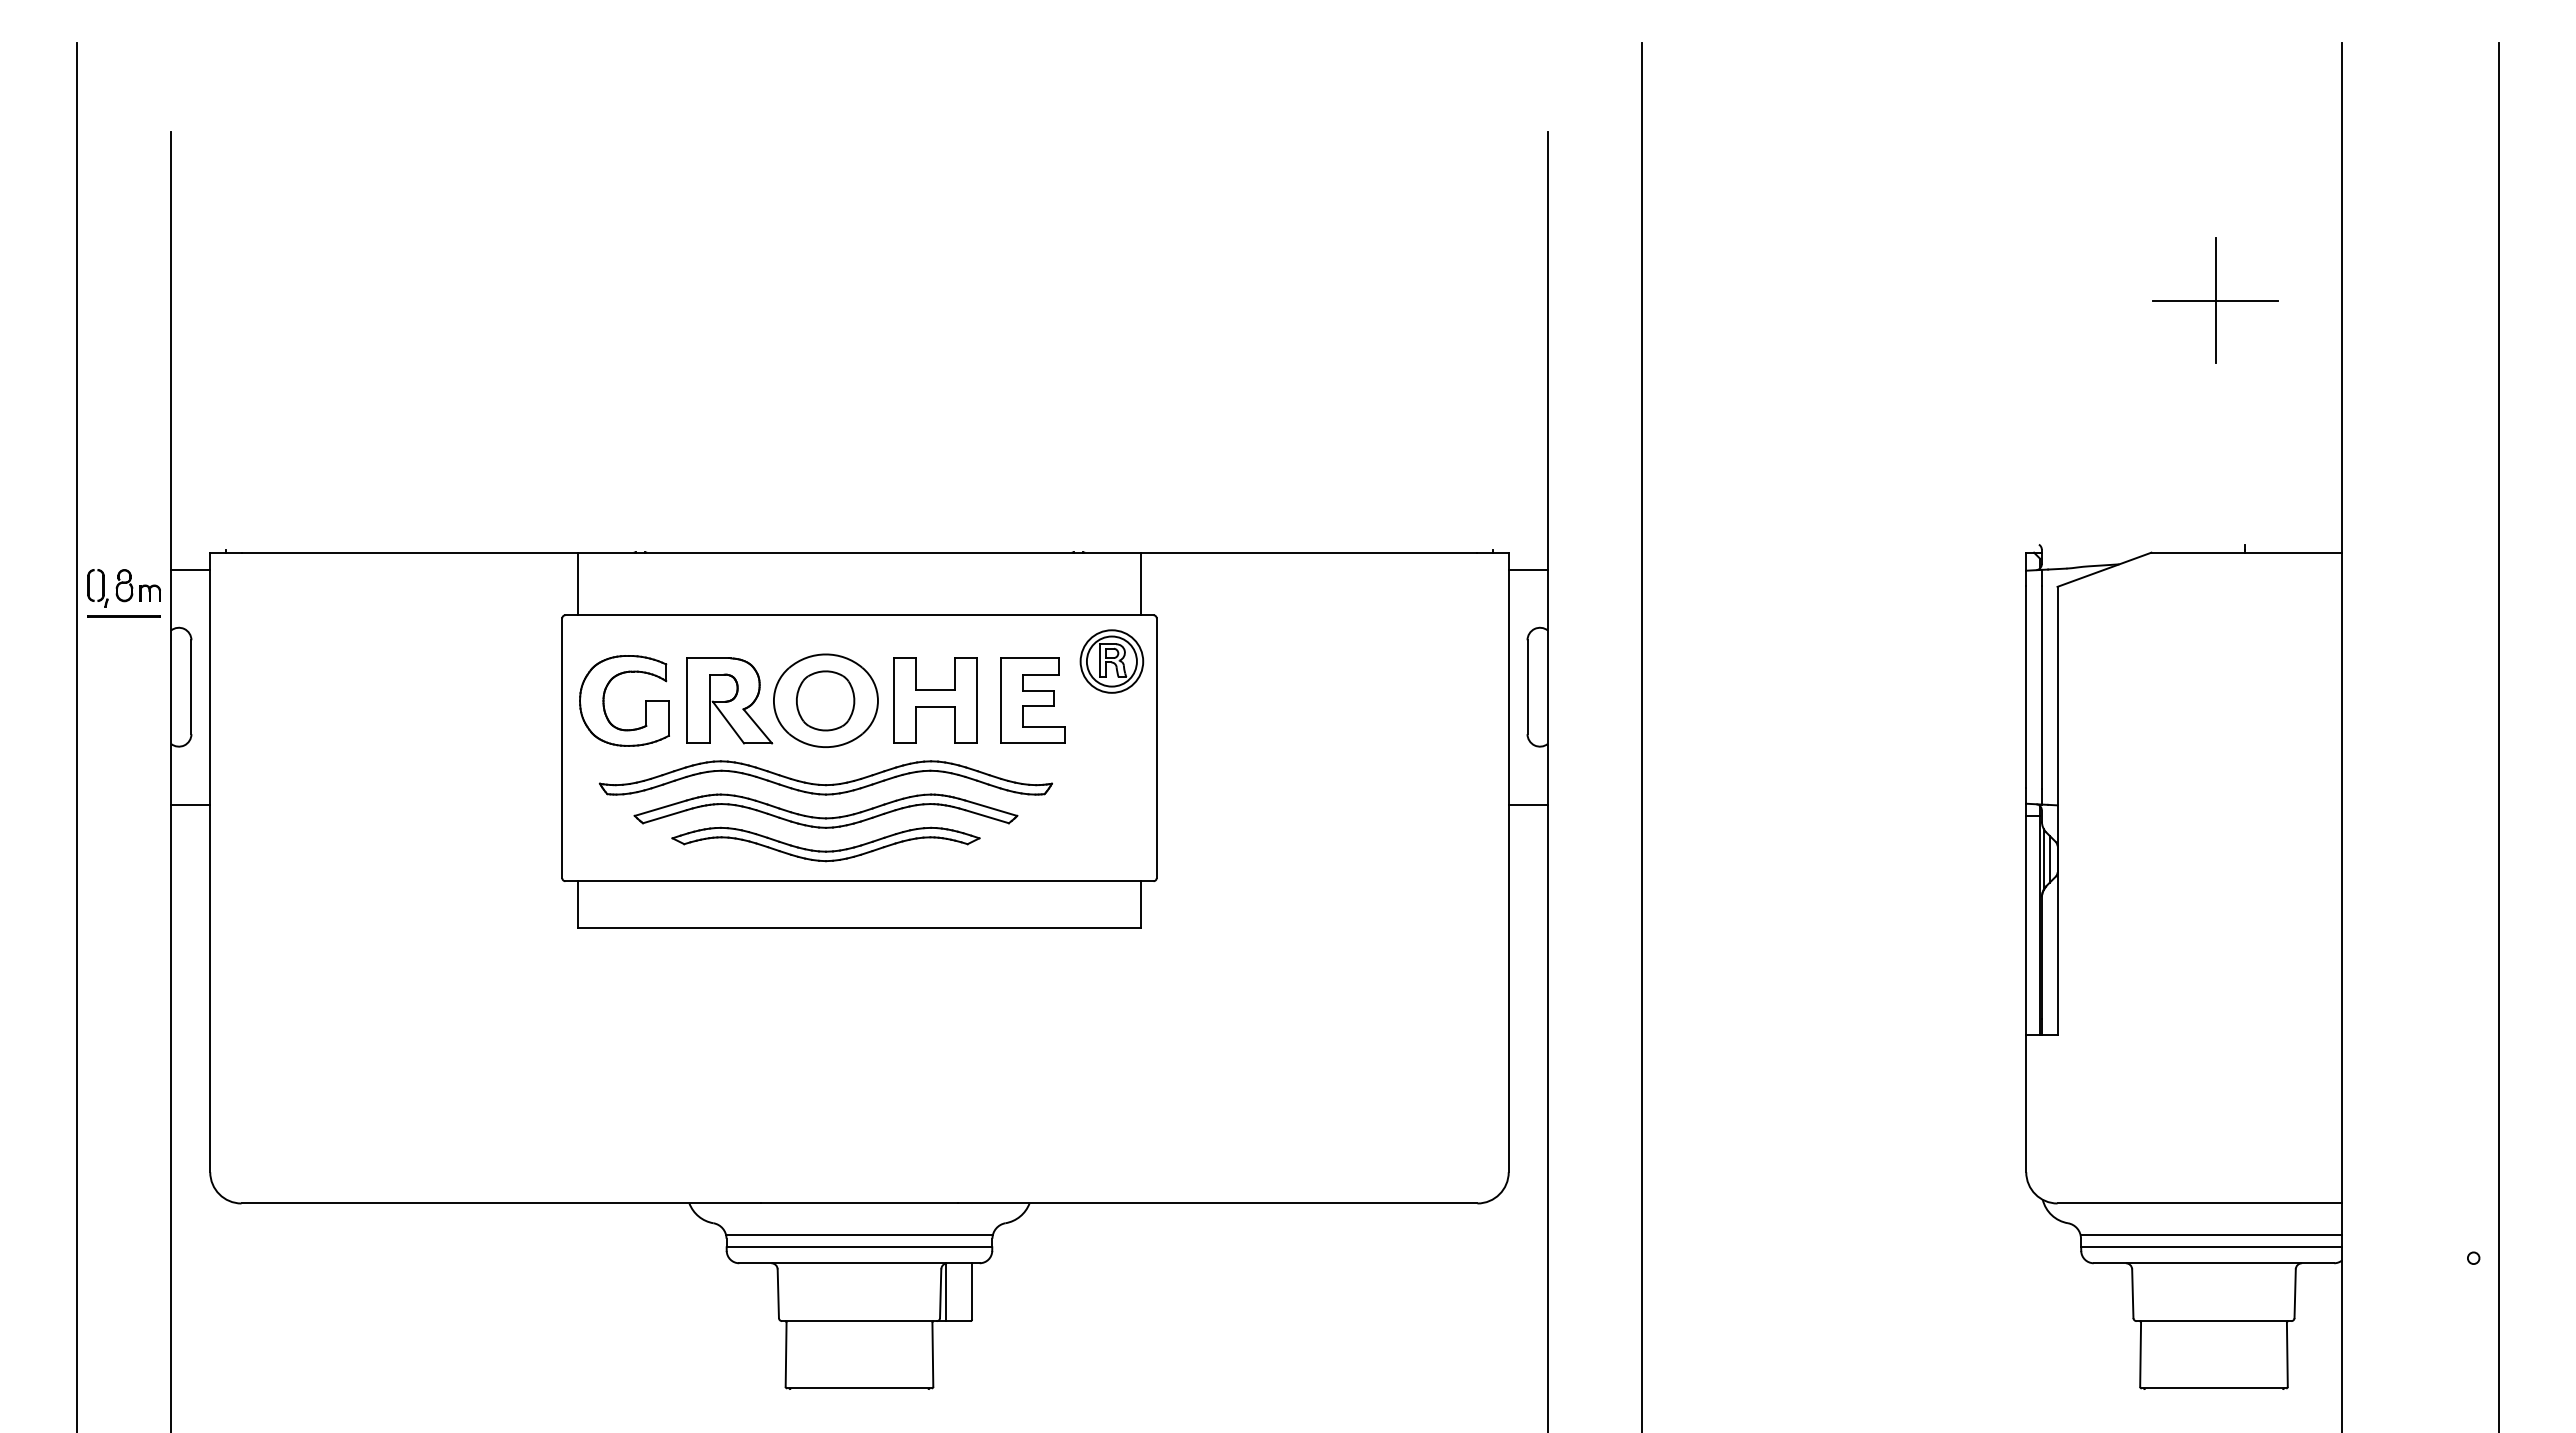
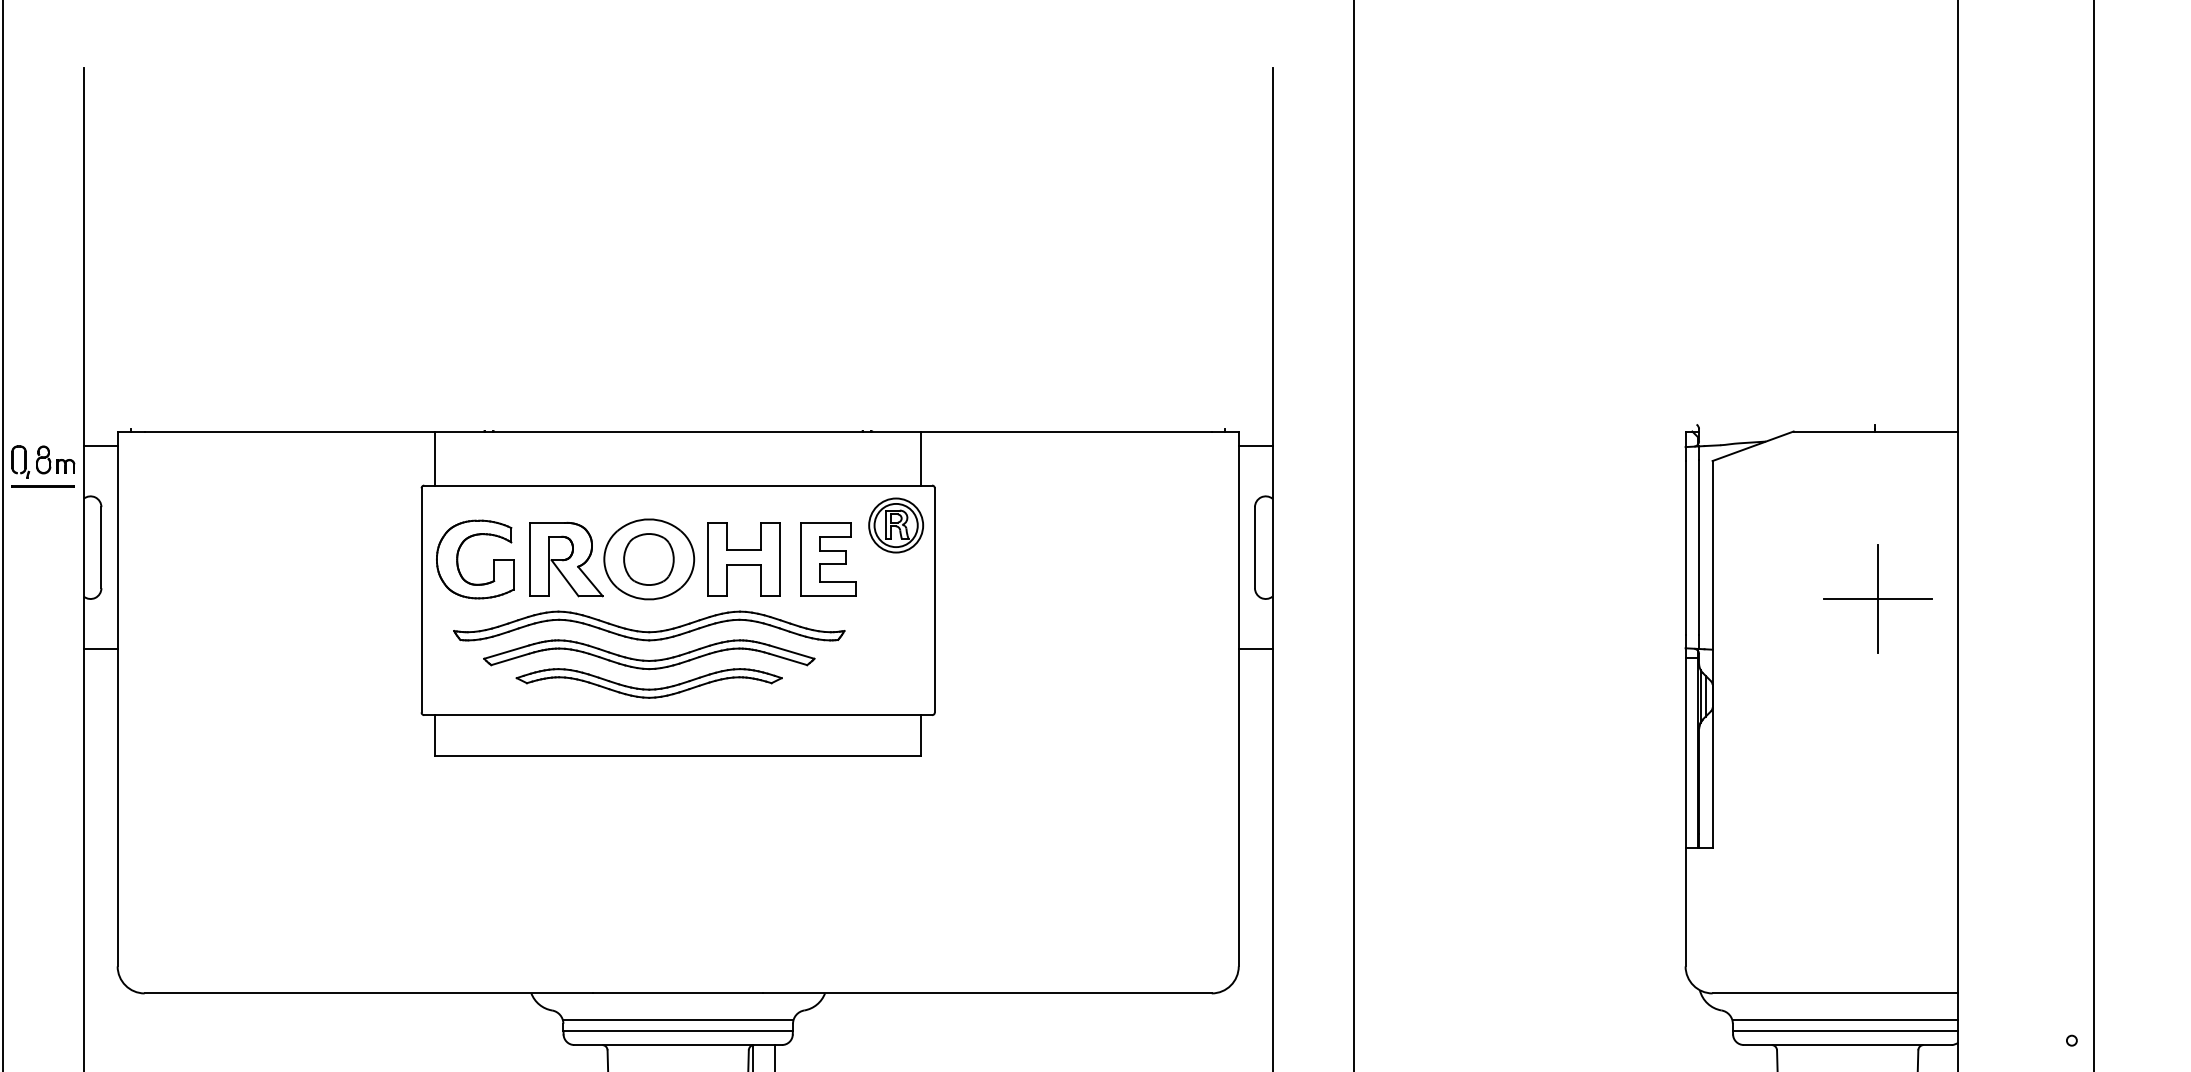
part: (2215, 300) -> (1877, 598), moved

